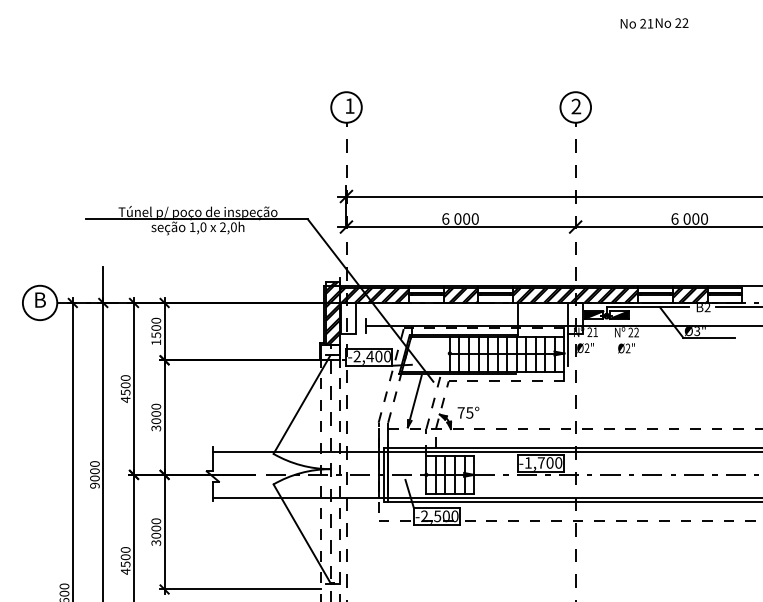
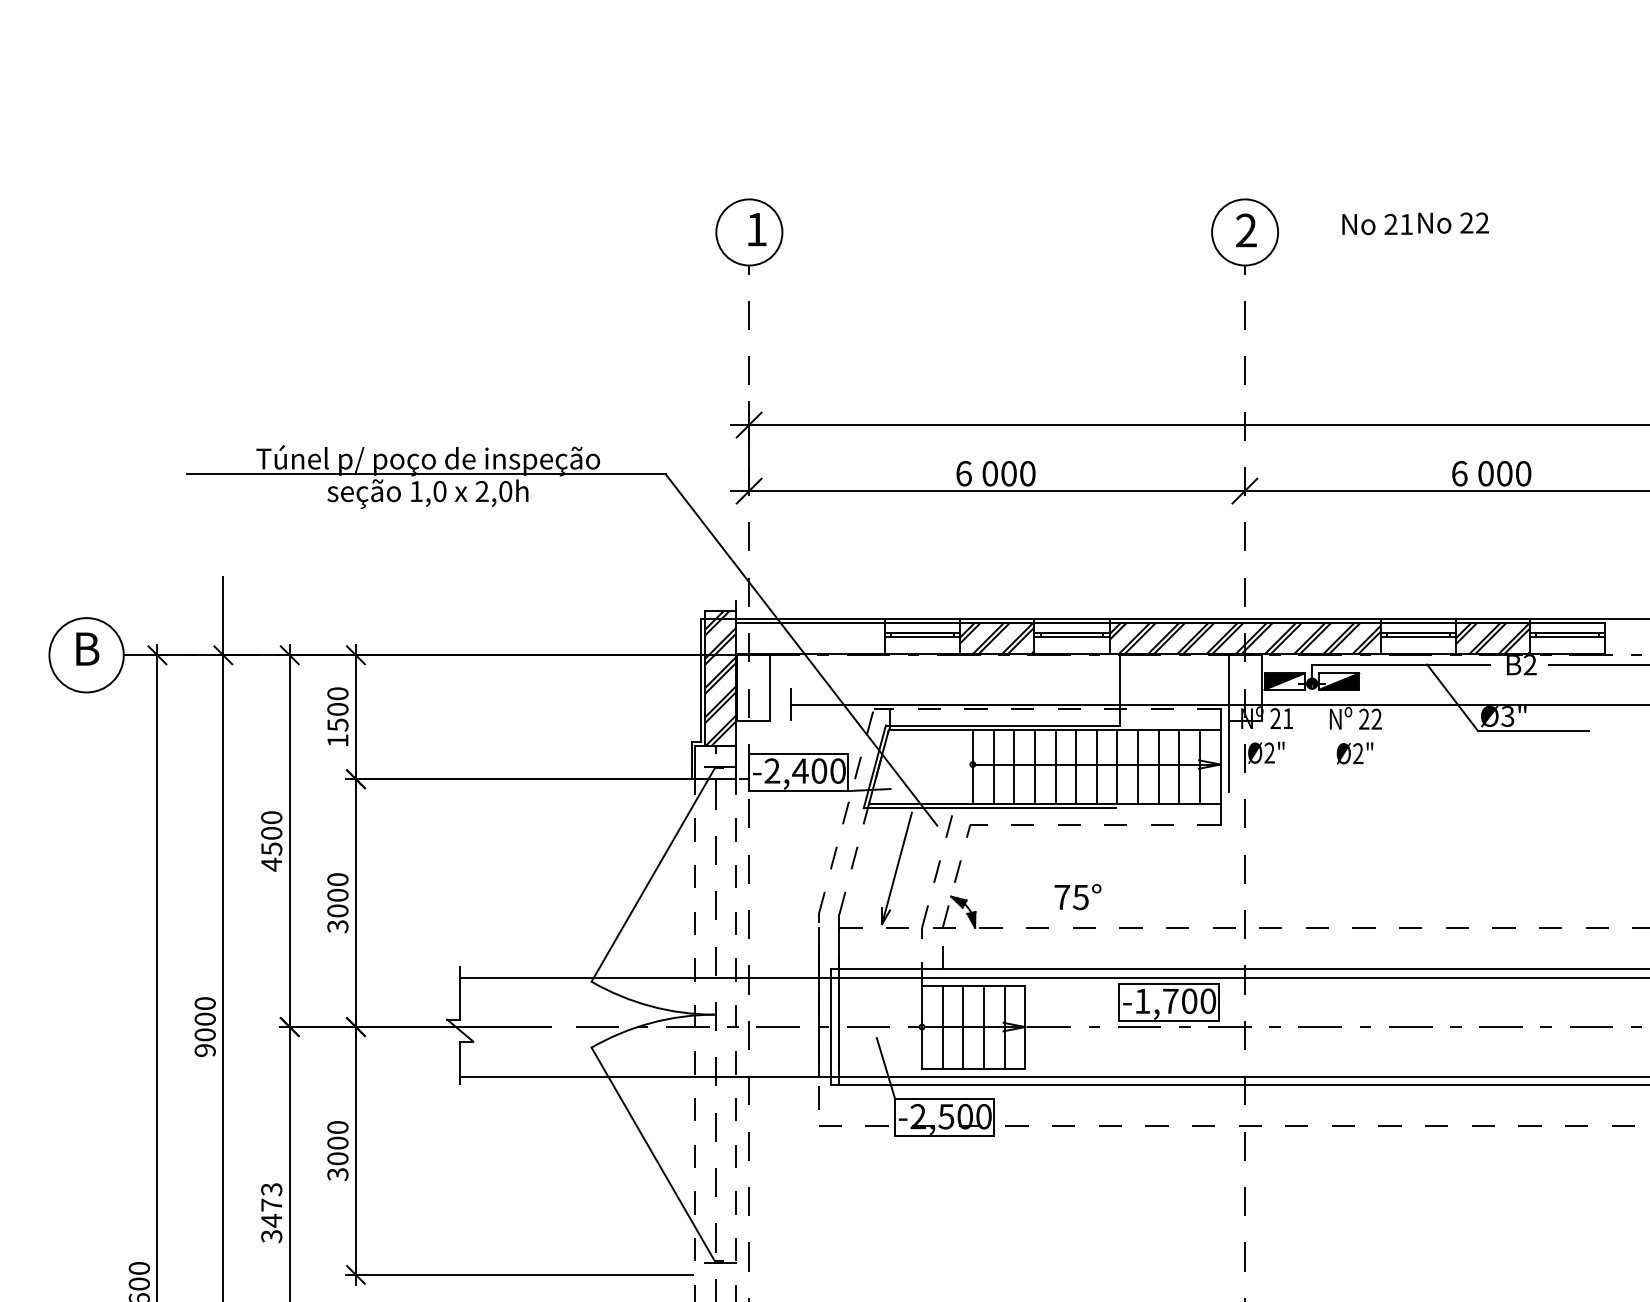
text: (654, 23) -> (1415, 223), moved
hatch: (374, 295) -> (809, 639), removed
text: (468, 412) -> (1078, 896), moved
text: (125, 560) -> (271, 1212), 4500 -> 3473

